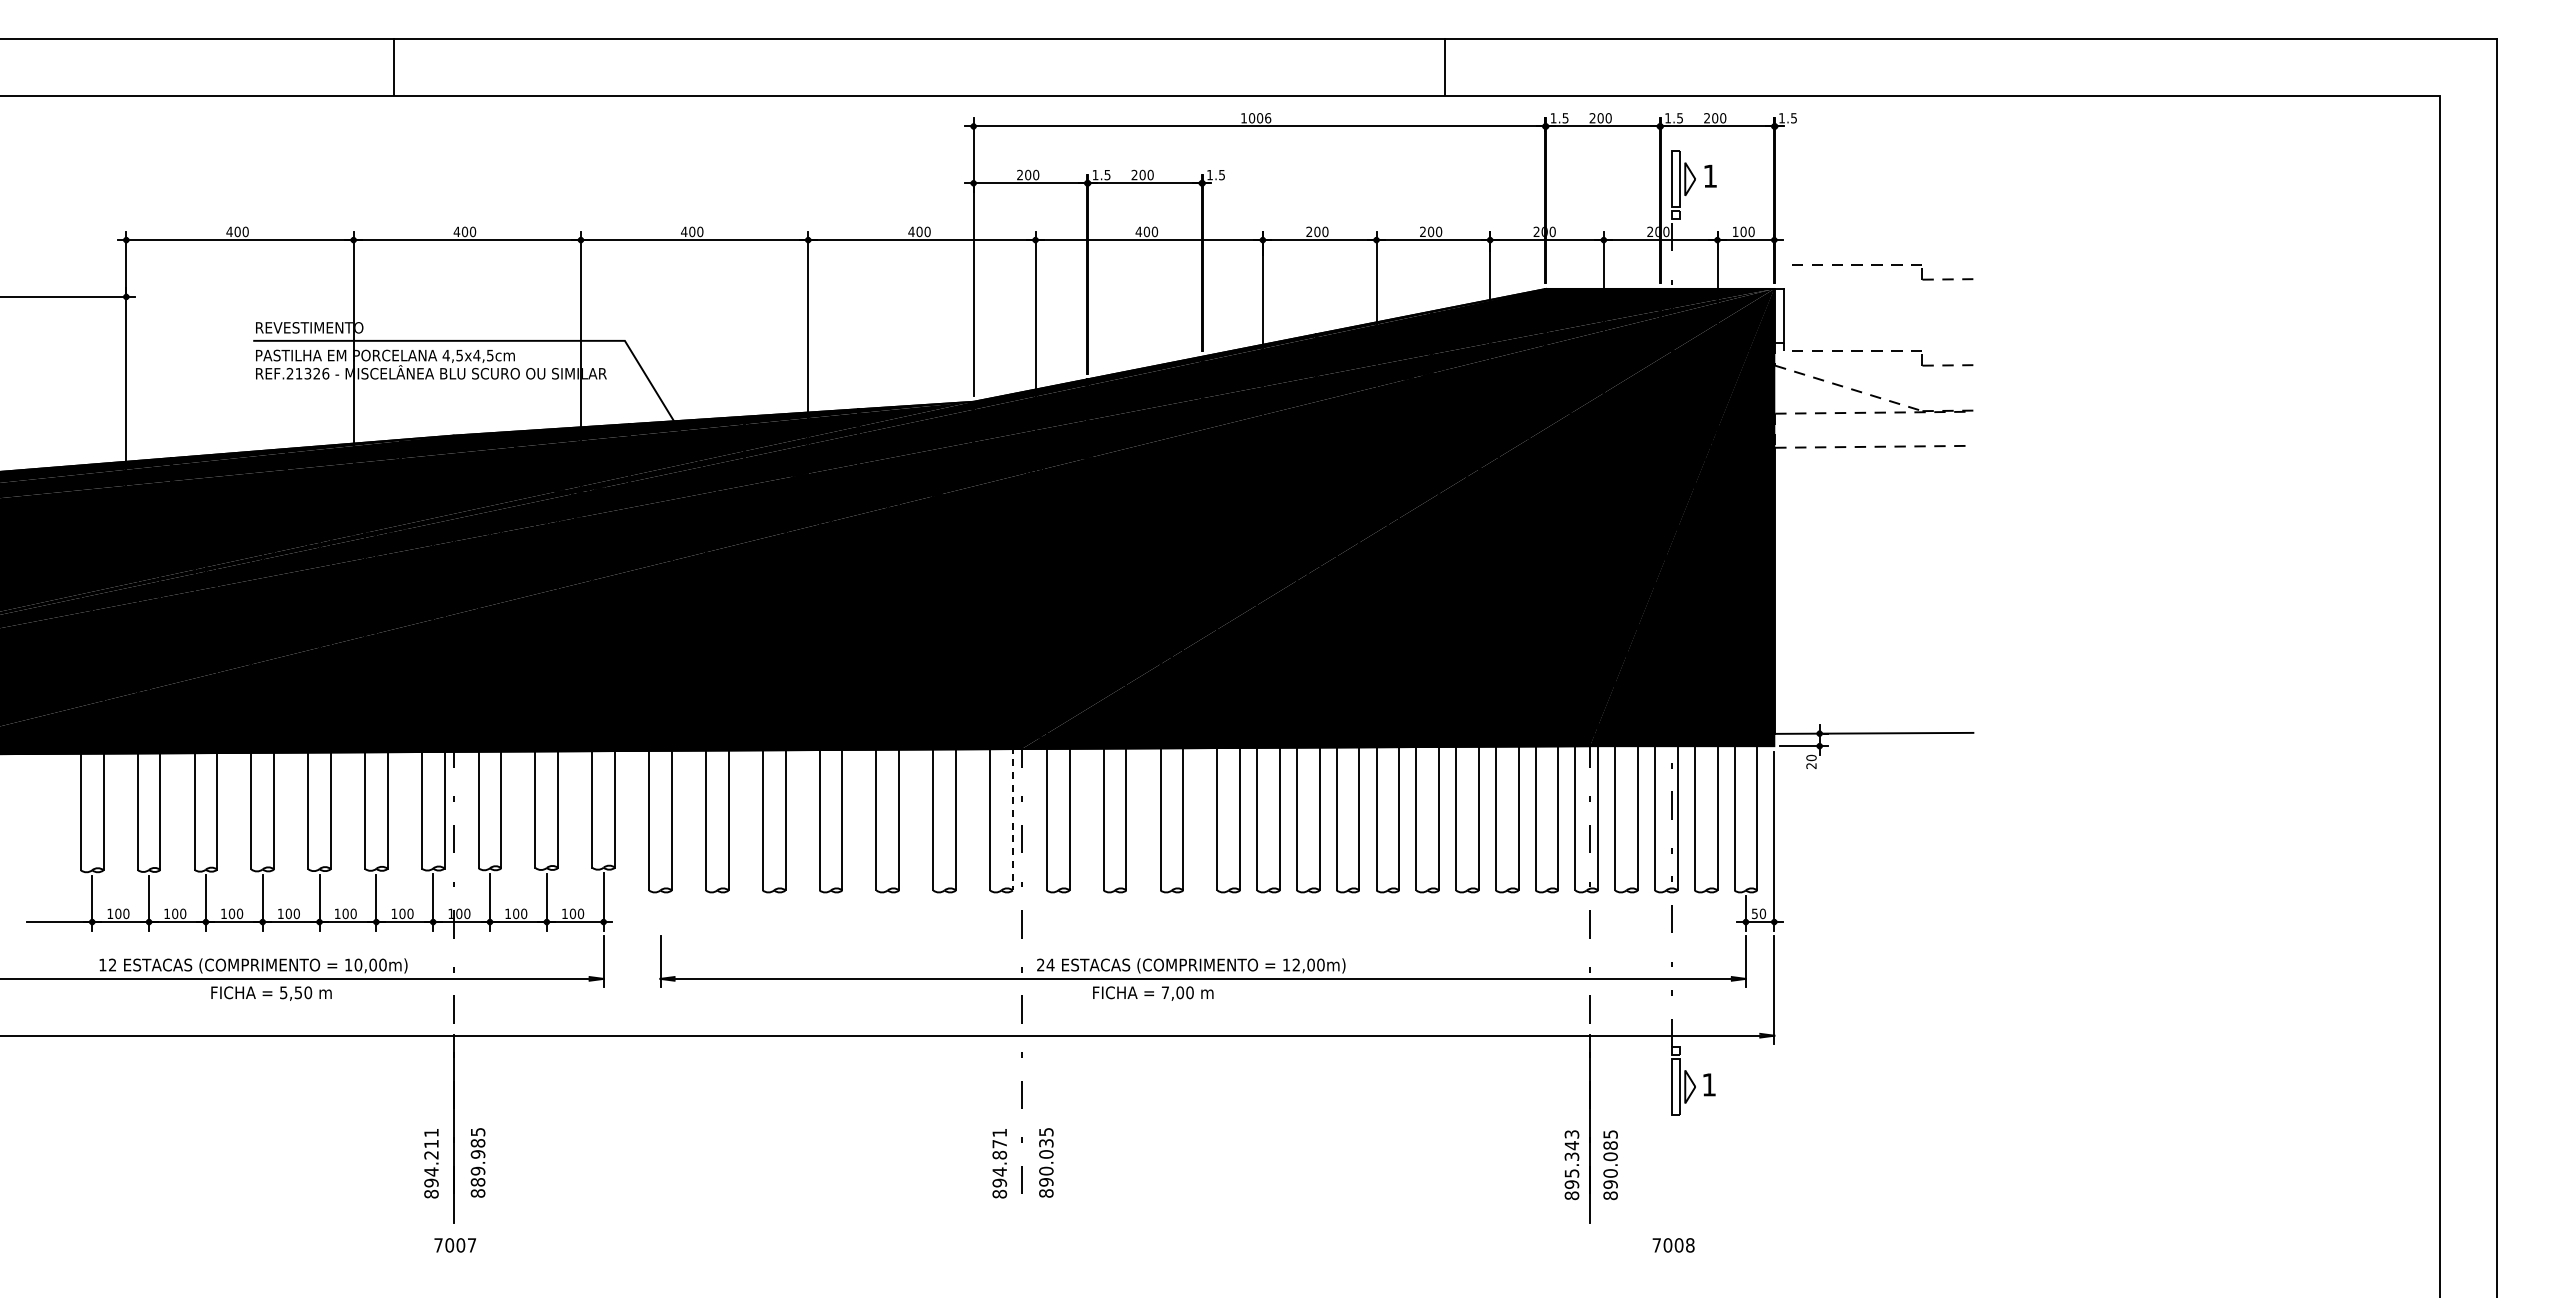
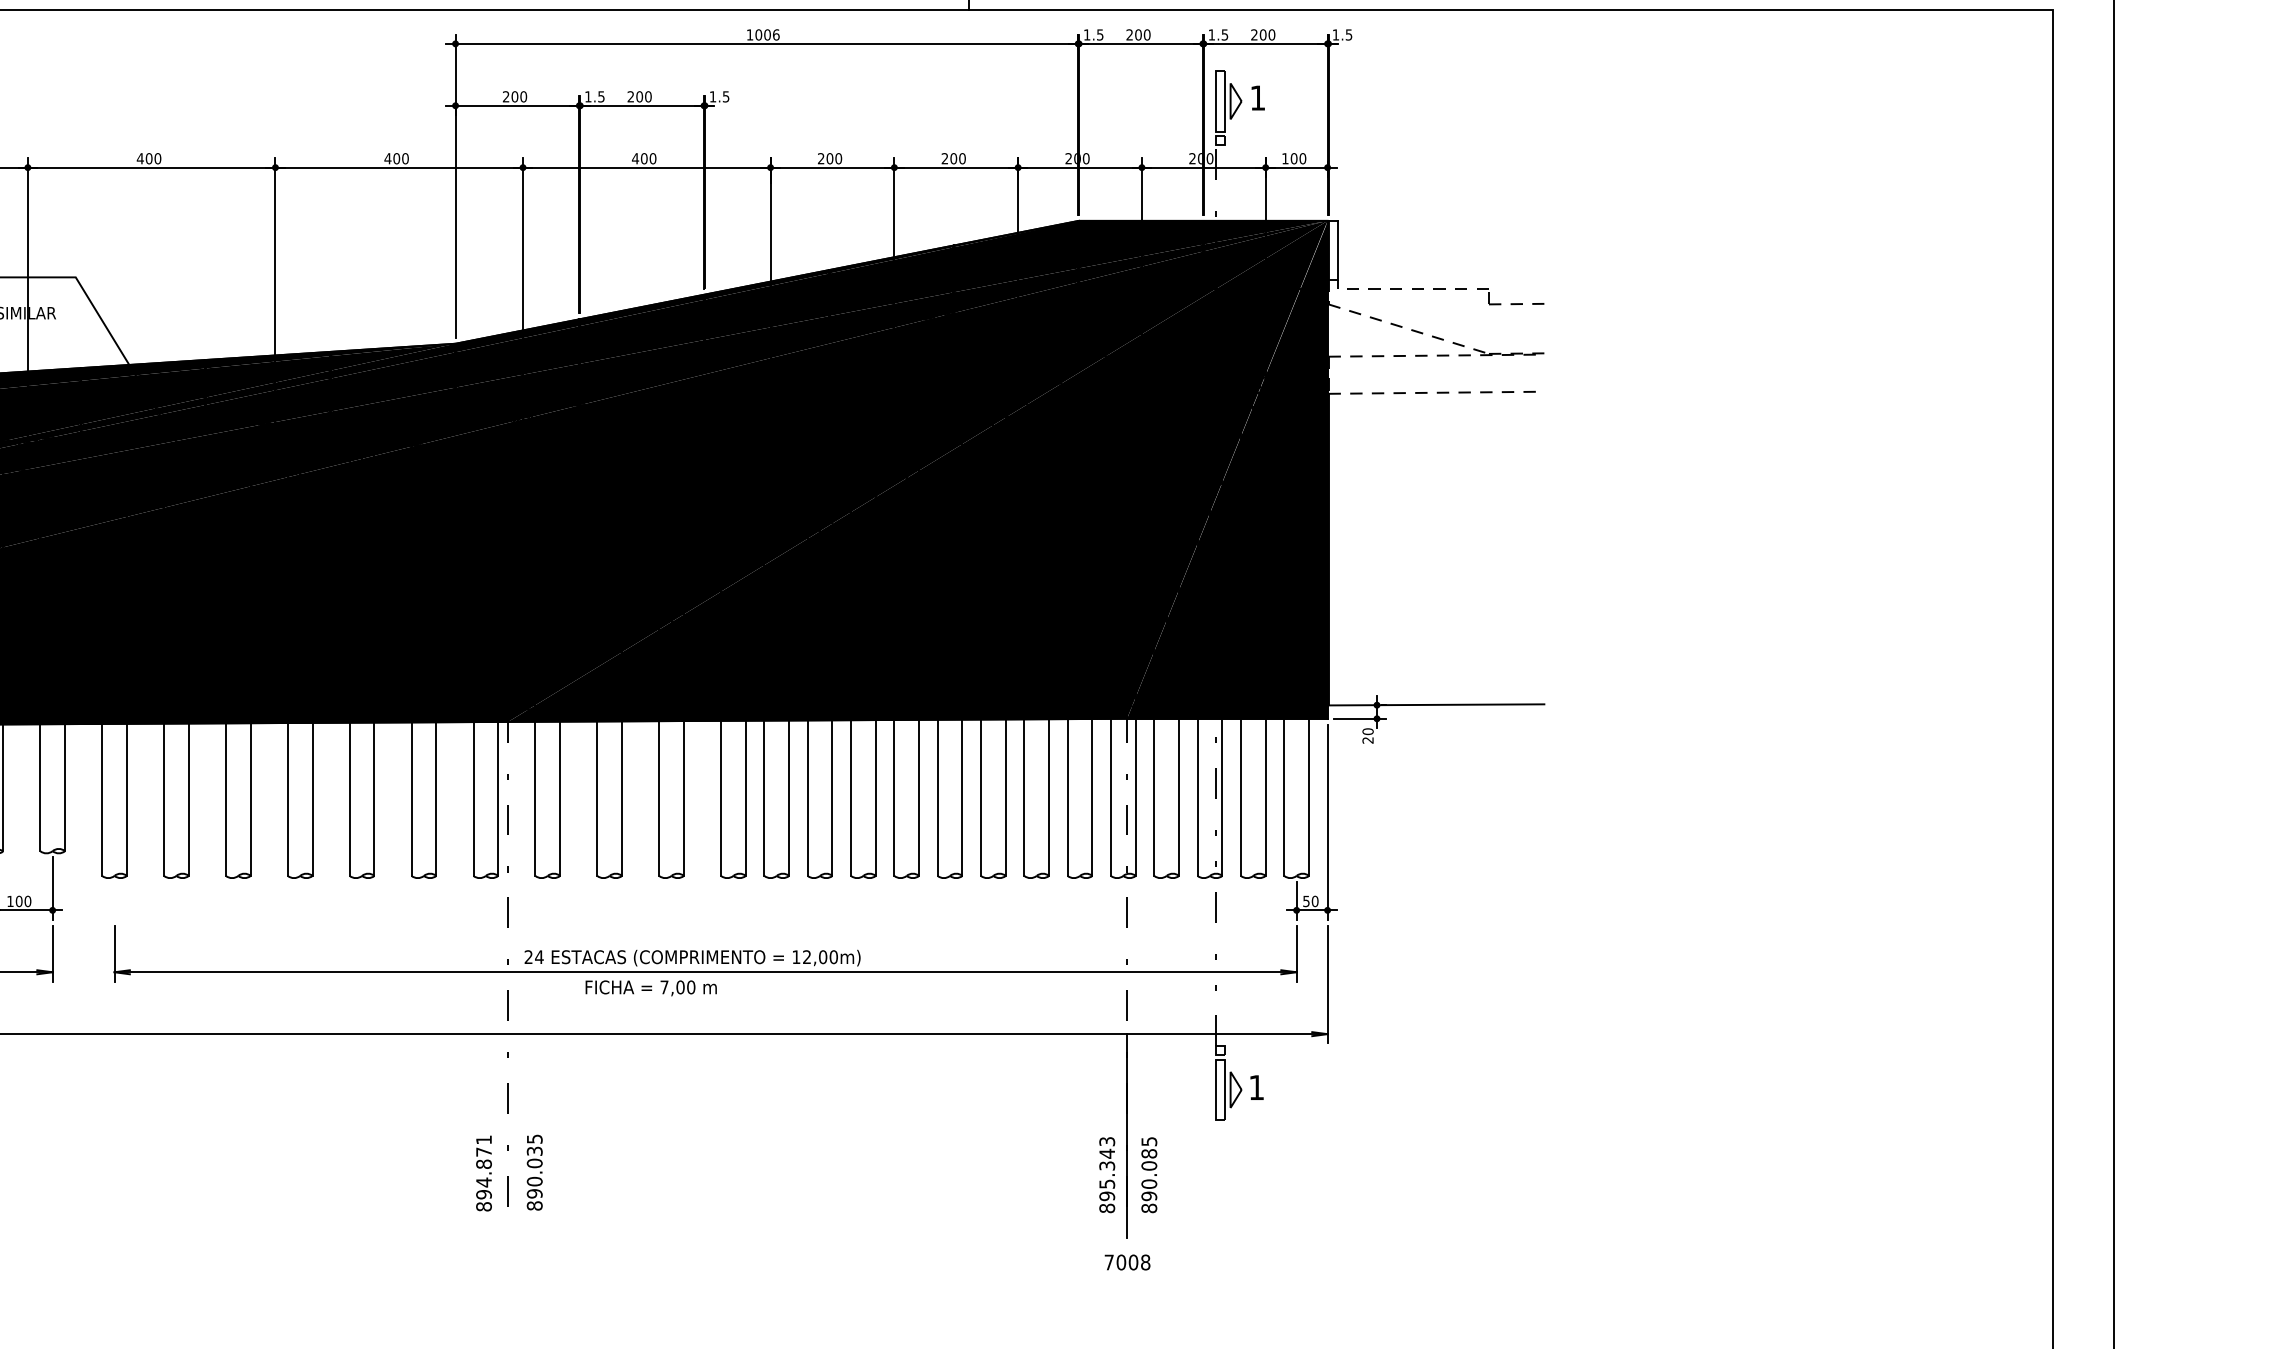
part: (1882, 265) -> (1445, 195), removed
line: (1012, 812) -> (497, 791), dashed -> solid
text: (1673, 1245) -> (1127, 1262), moved

